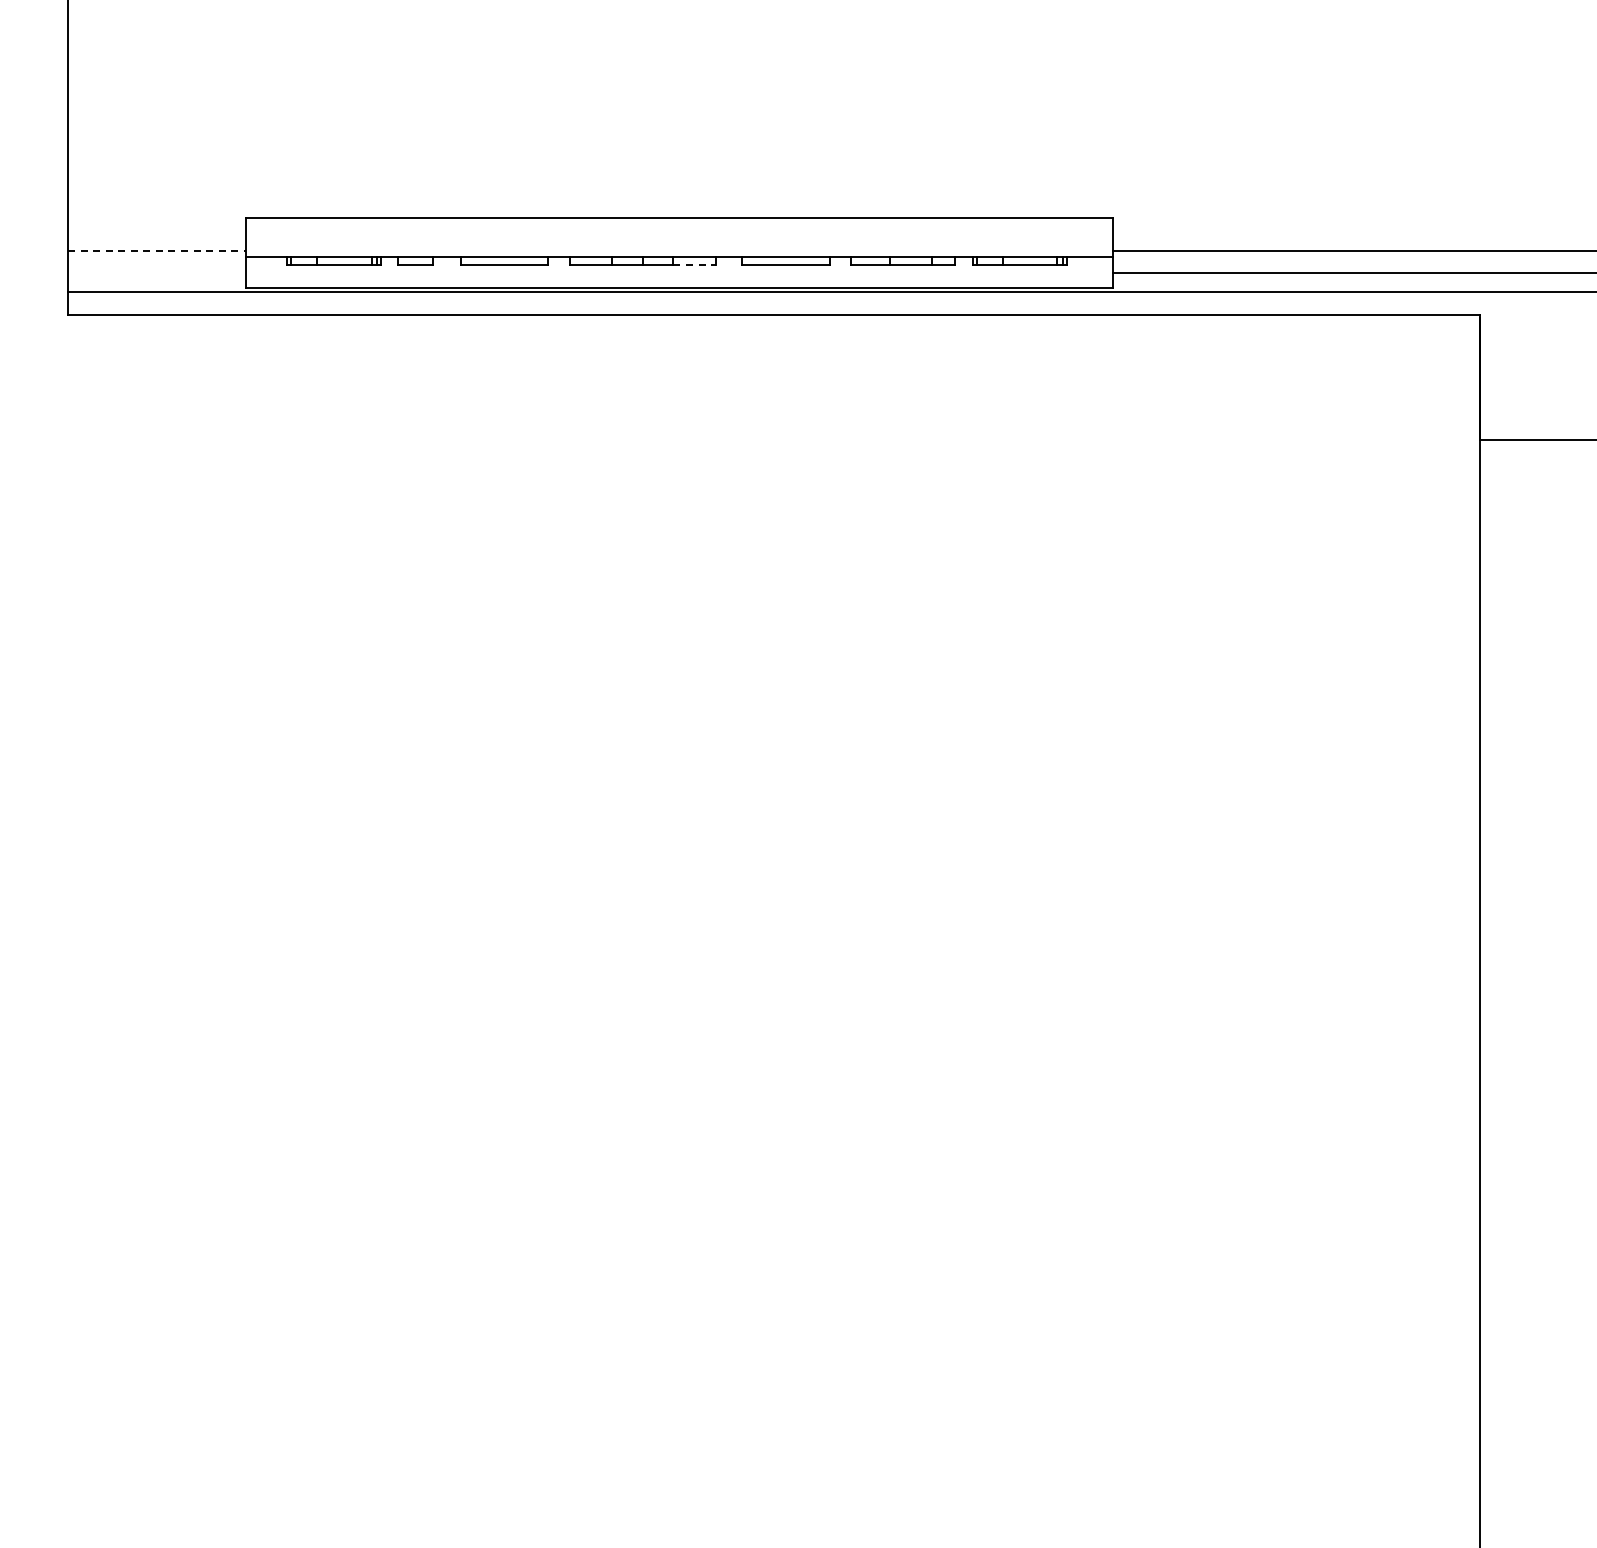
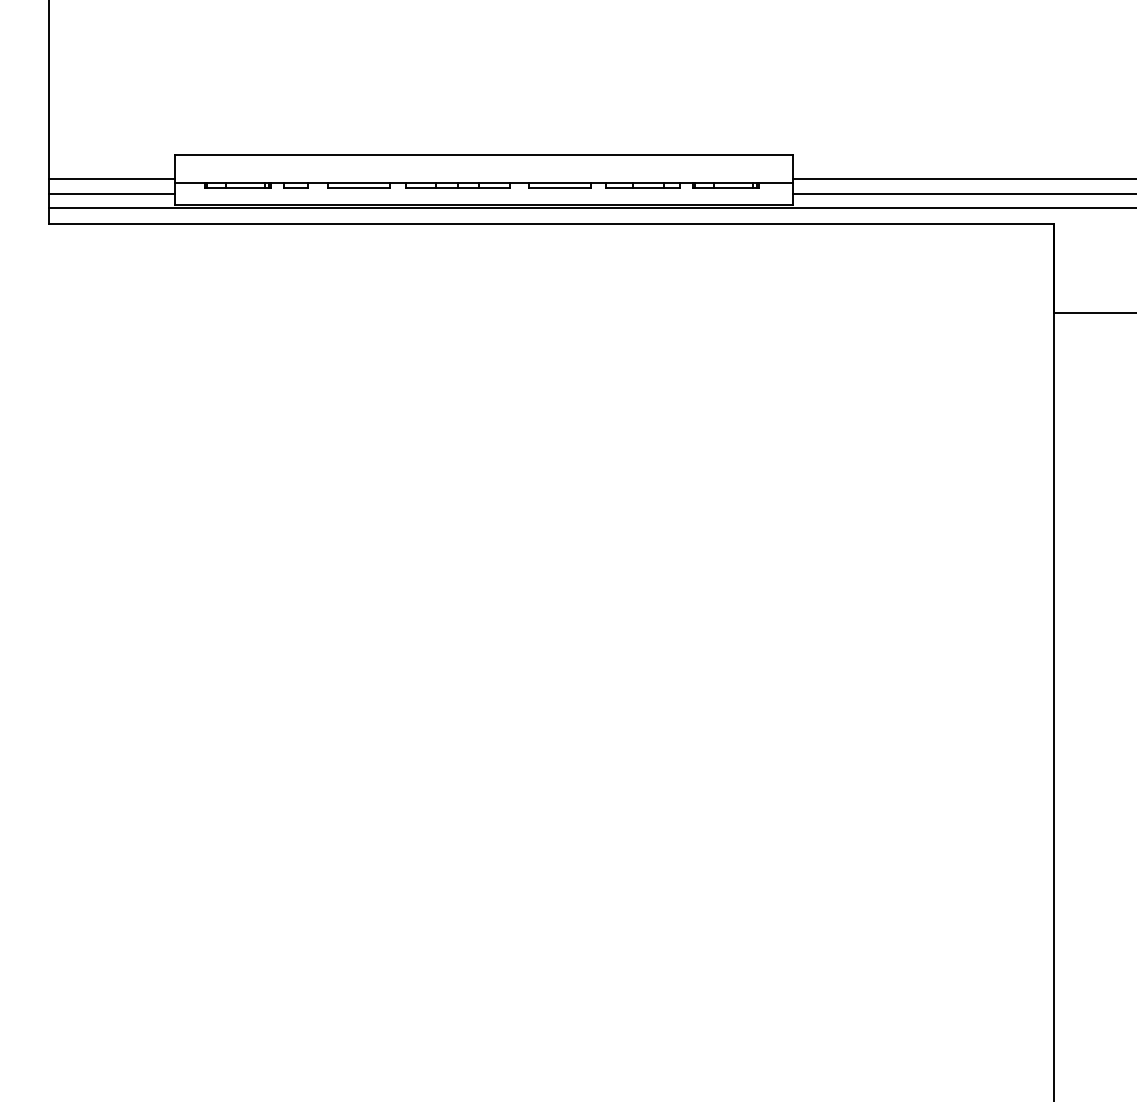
line: (156, 250) -> (111, 178), dashed -> solid
line: (695, 264) -> (495, 188), dashed -> solid
line: (156, 272) -> (111, 194), added

